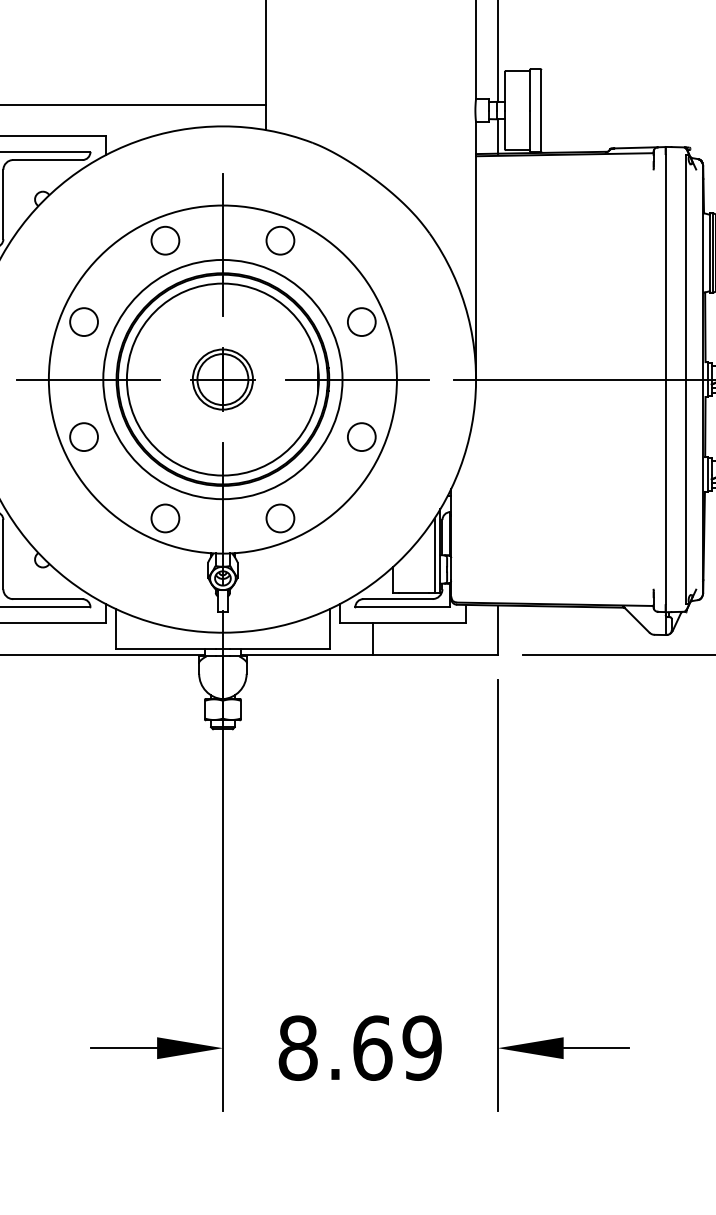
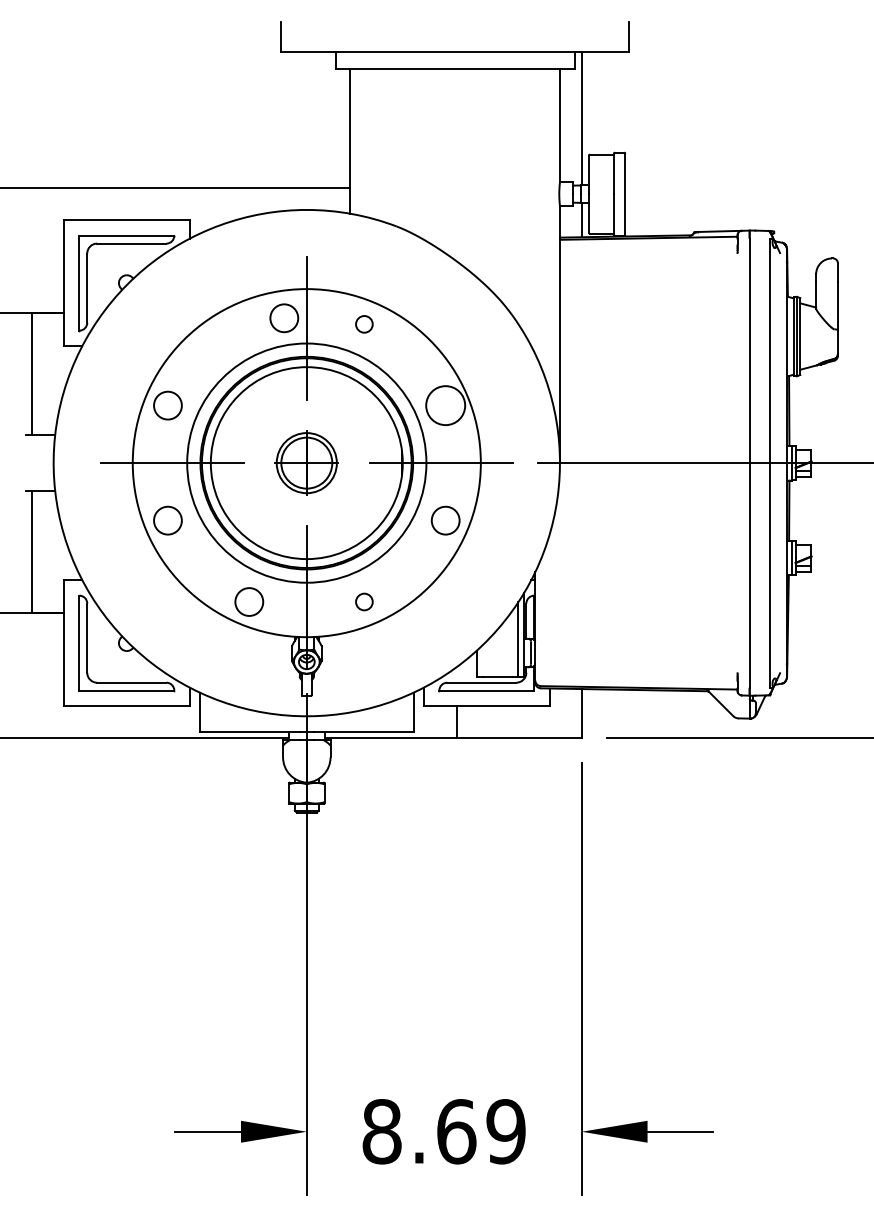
circle: (165, 240) -> (284, 318), moved
circle: (280, 240) -> (364, 324), size x0.6
circle: (361, 321) -> (445, 405), size x1.4
circle: (280, 517) -> (364, 601), size x0.6

